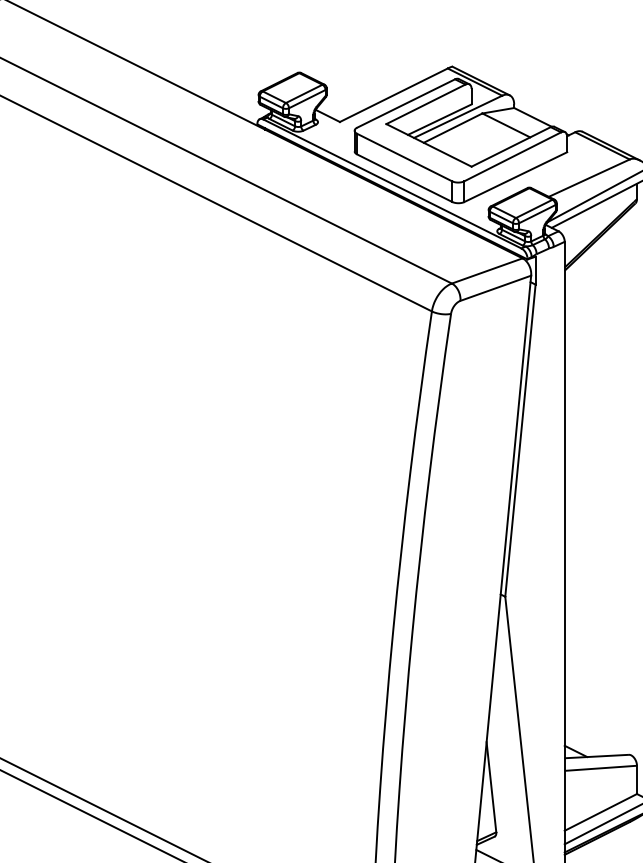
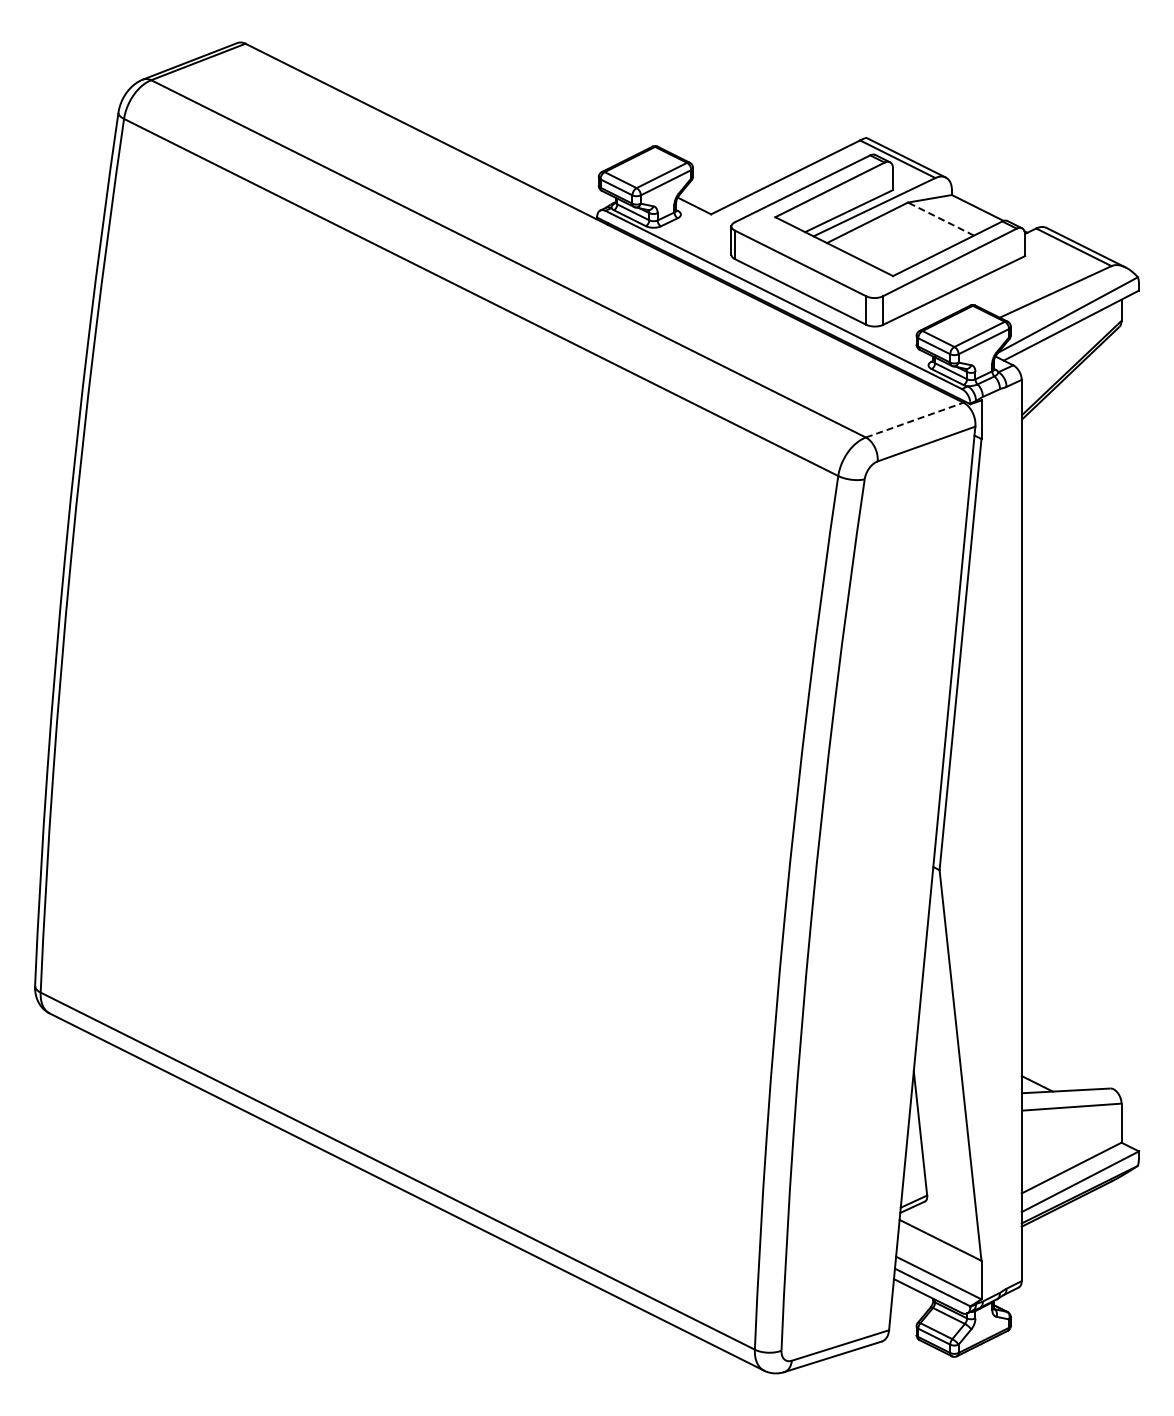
line: (506, 125) -> (941, 219), solid -> dashed
line: (487, 271) -> (914, 420), solid -> dashed

